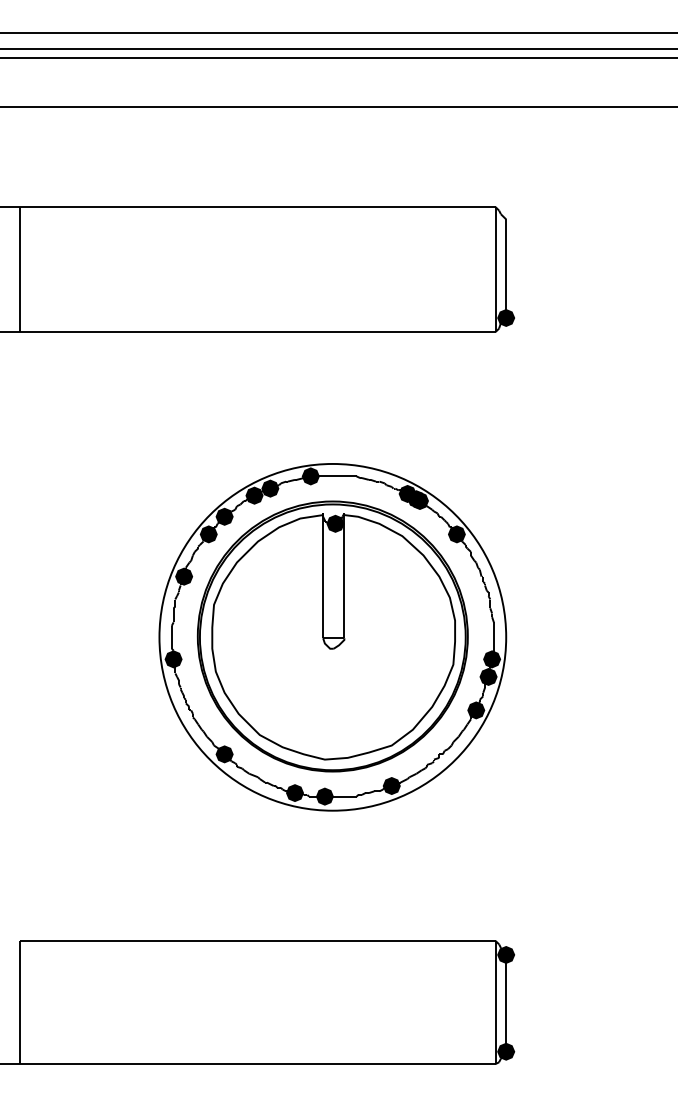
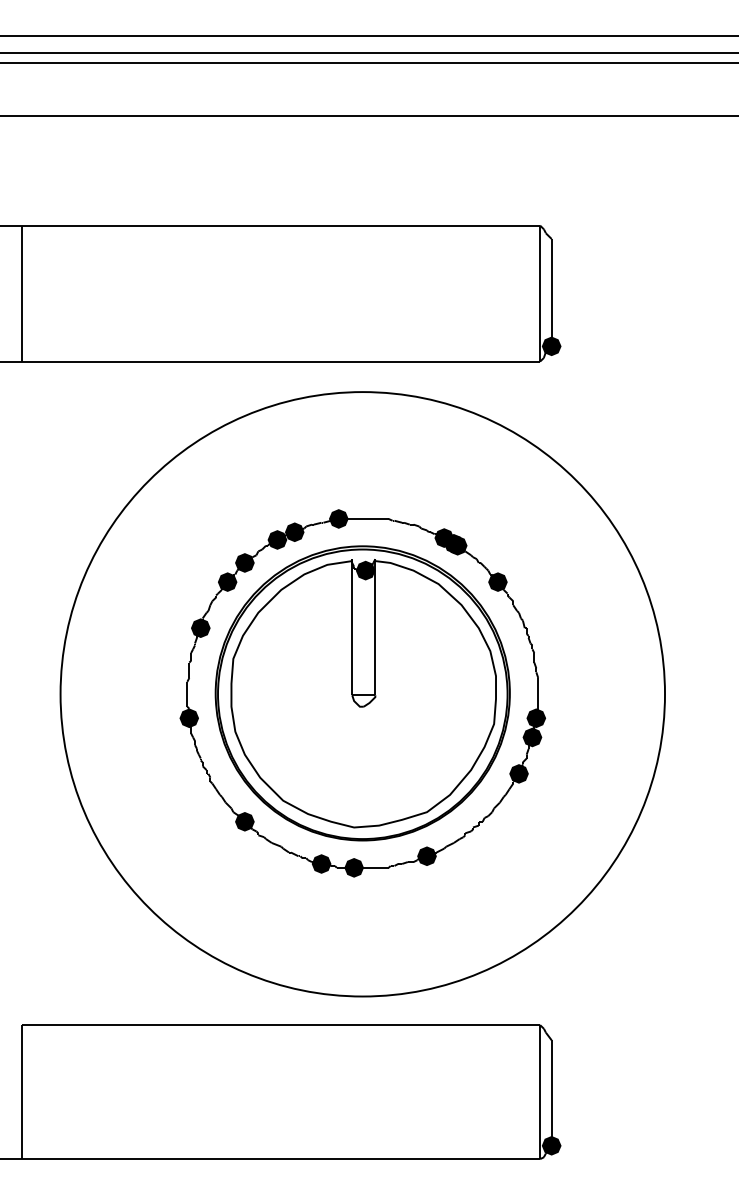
circle: (332, 636) -> (362, 693), size x1.6
fill: (506, 954) -> (551, 1039), removed

